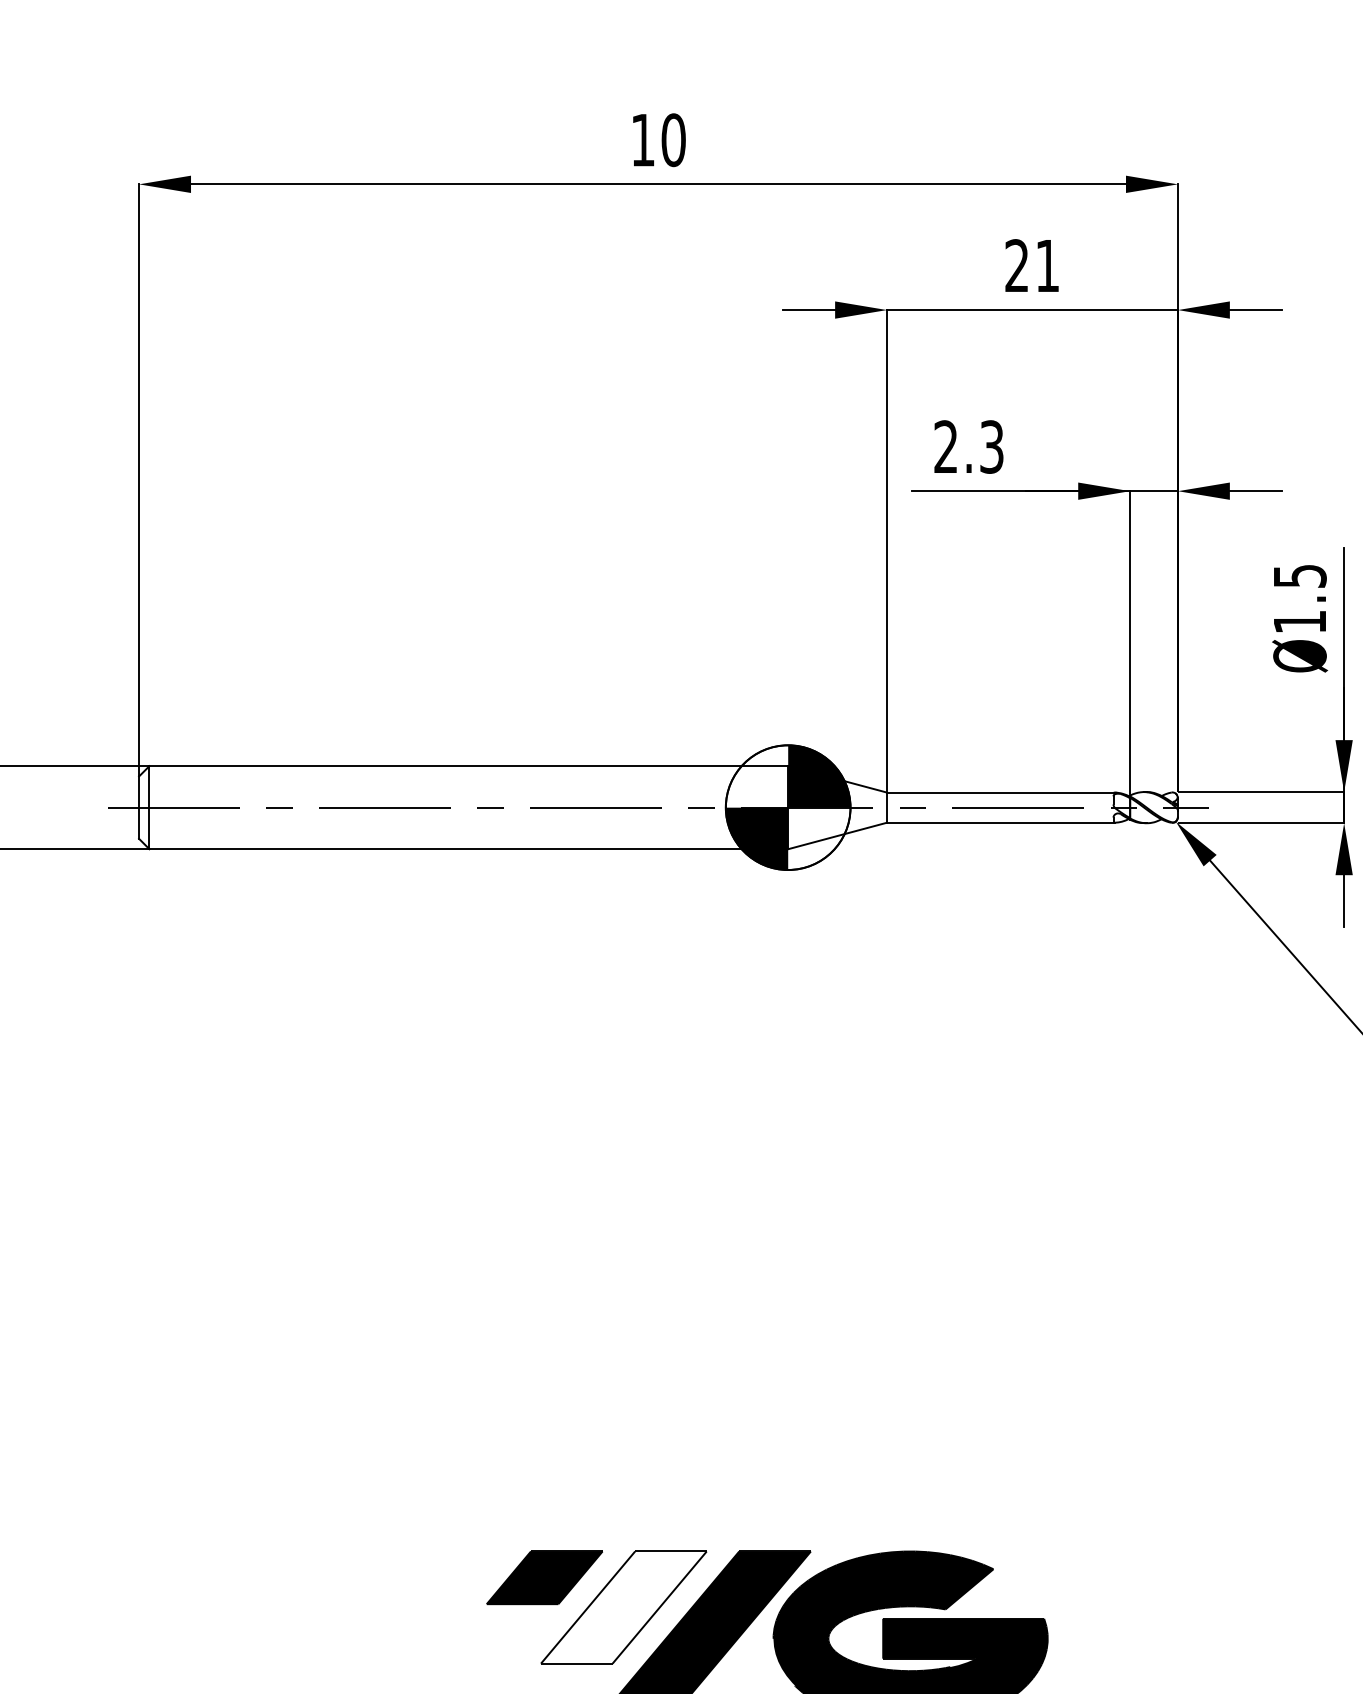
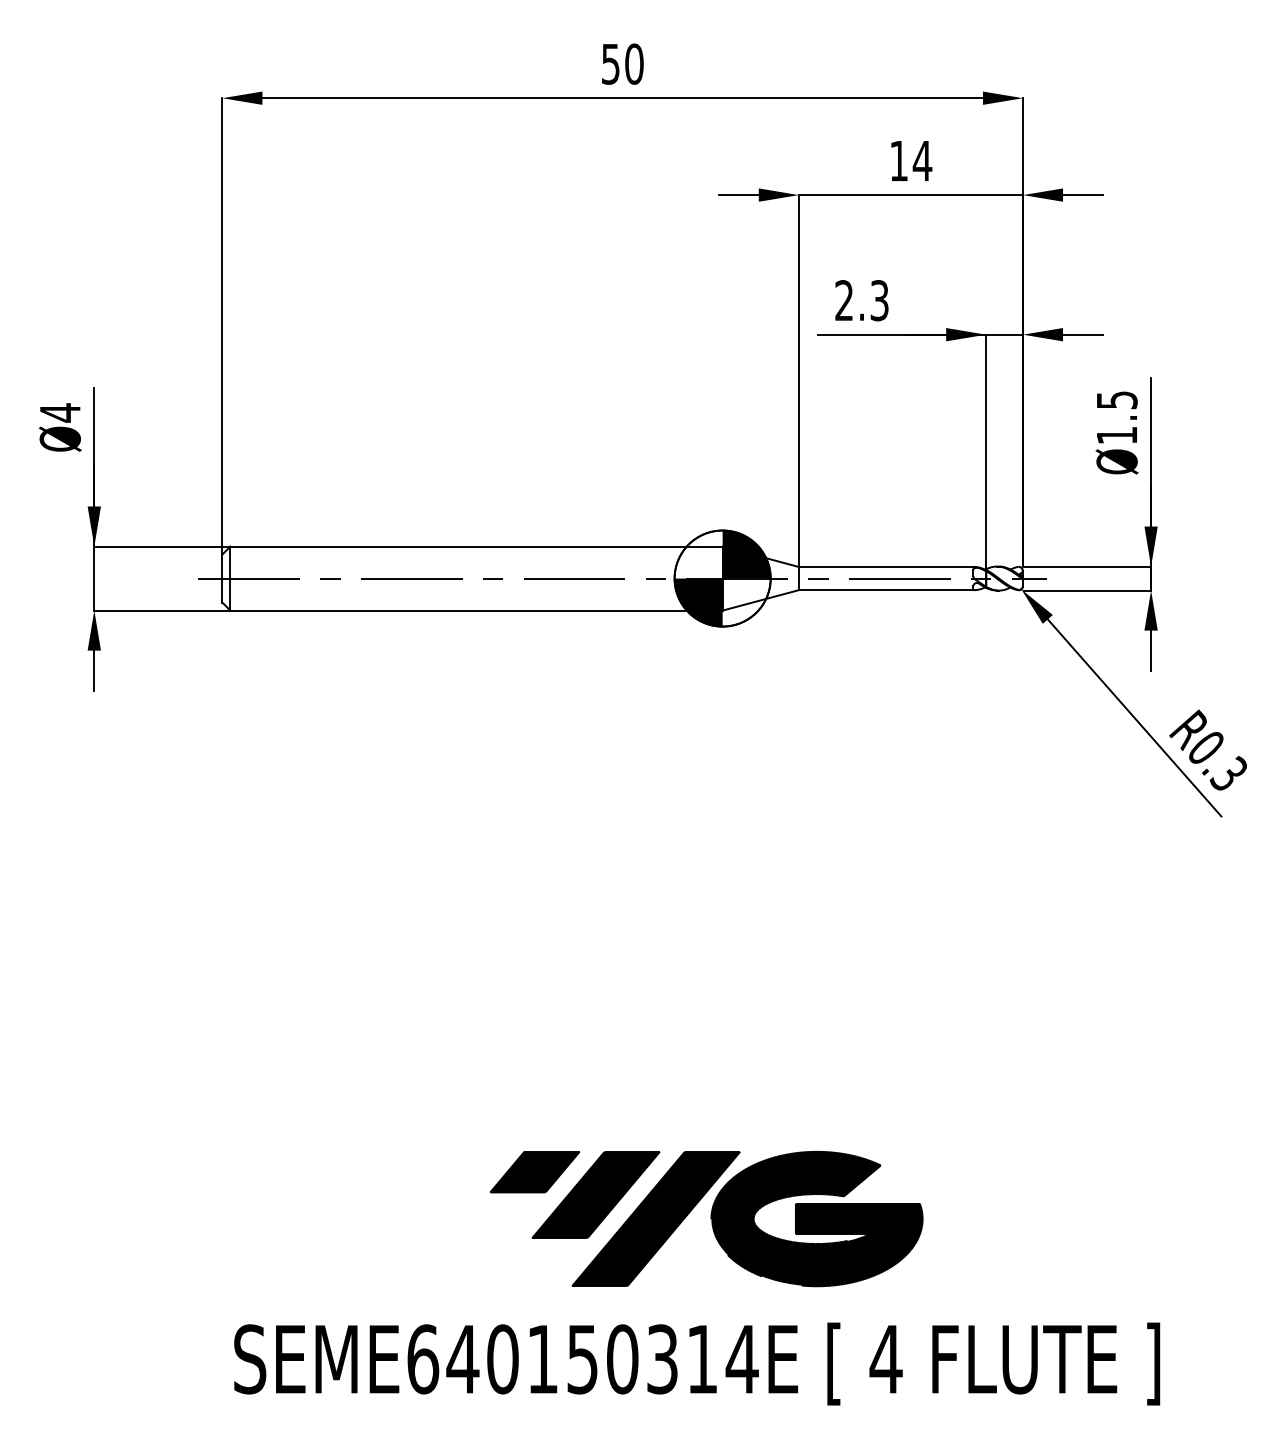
text: (642, 140) -> (610, 64), 10 -> 50
text: (1033, 265) -> (911, 160), 21 -> 14
fill: (623, 1606) -> (595, 1194), added

